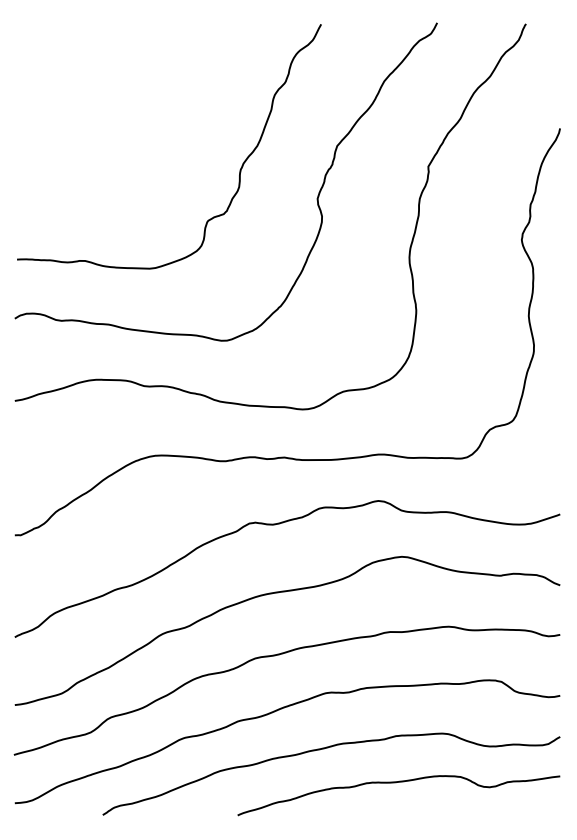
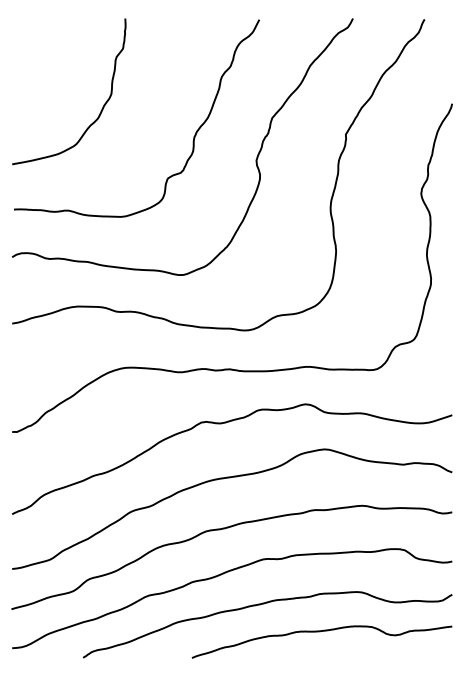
curve: (126, 133) -> (102, 107), added

